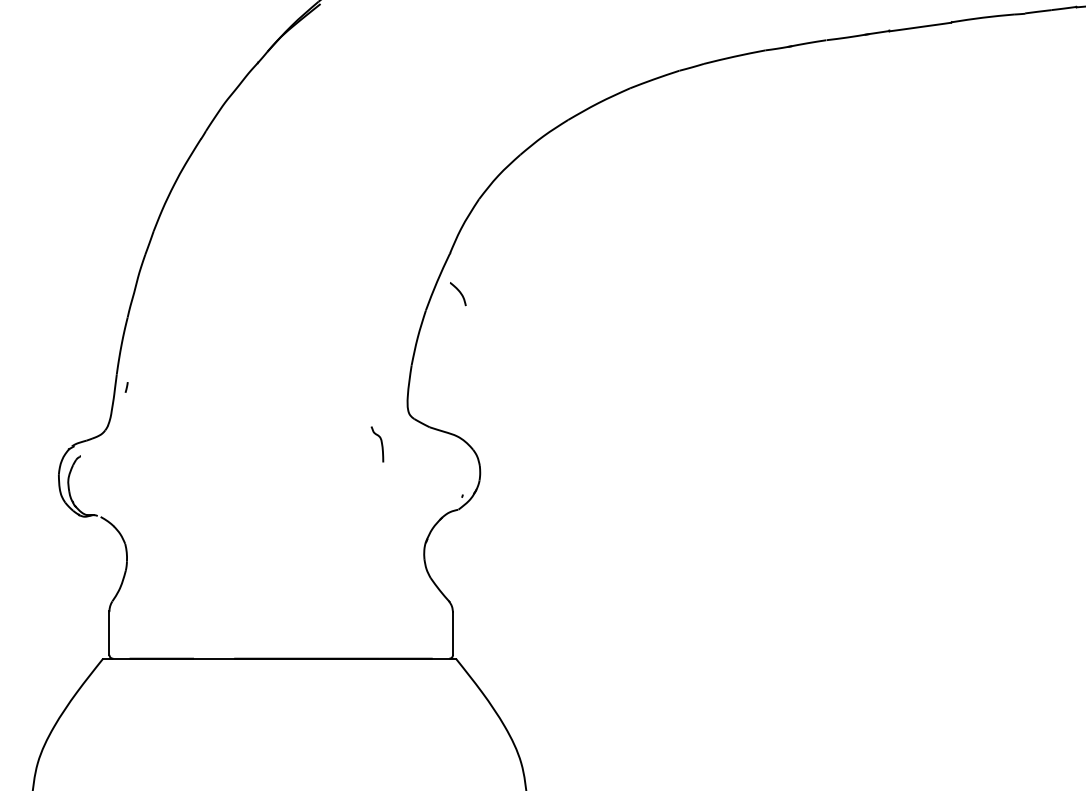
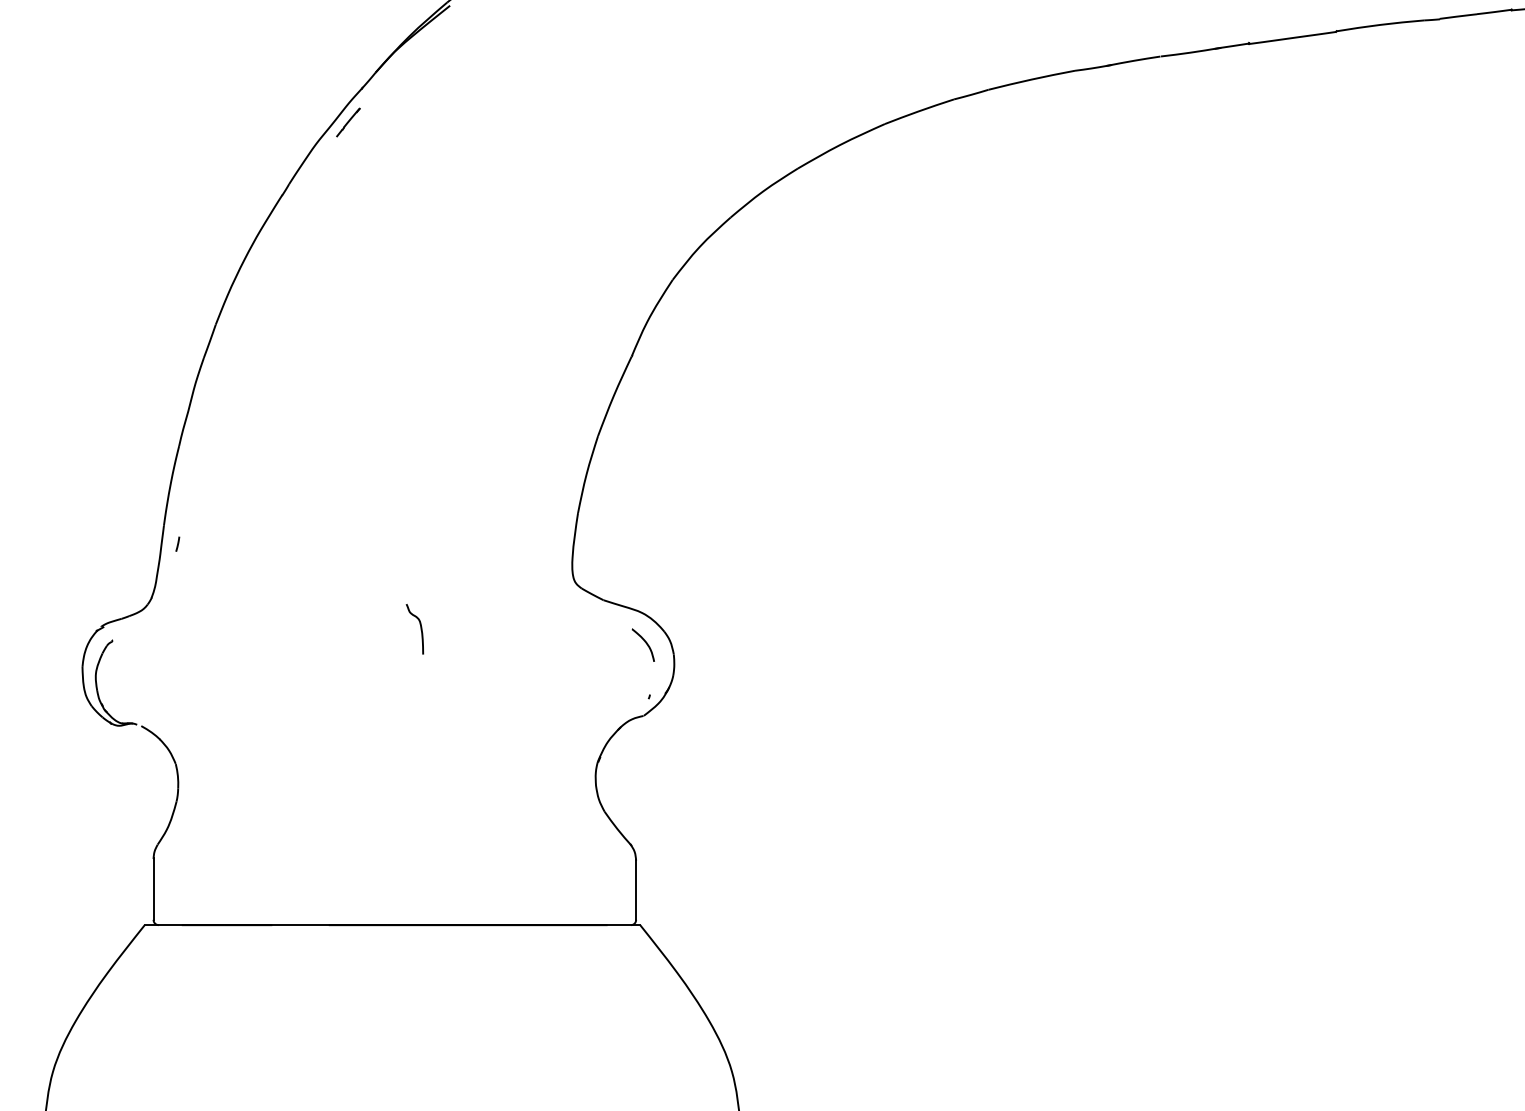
line: (248, 87) -> (348, 122), added
curve: (458, 292) -> (644, 642), moved
curve: (381, 444) -> (420, 629), moved

